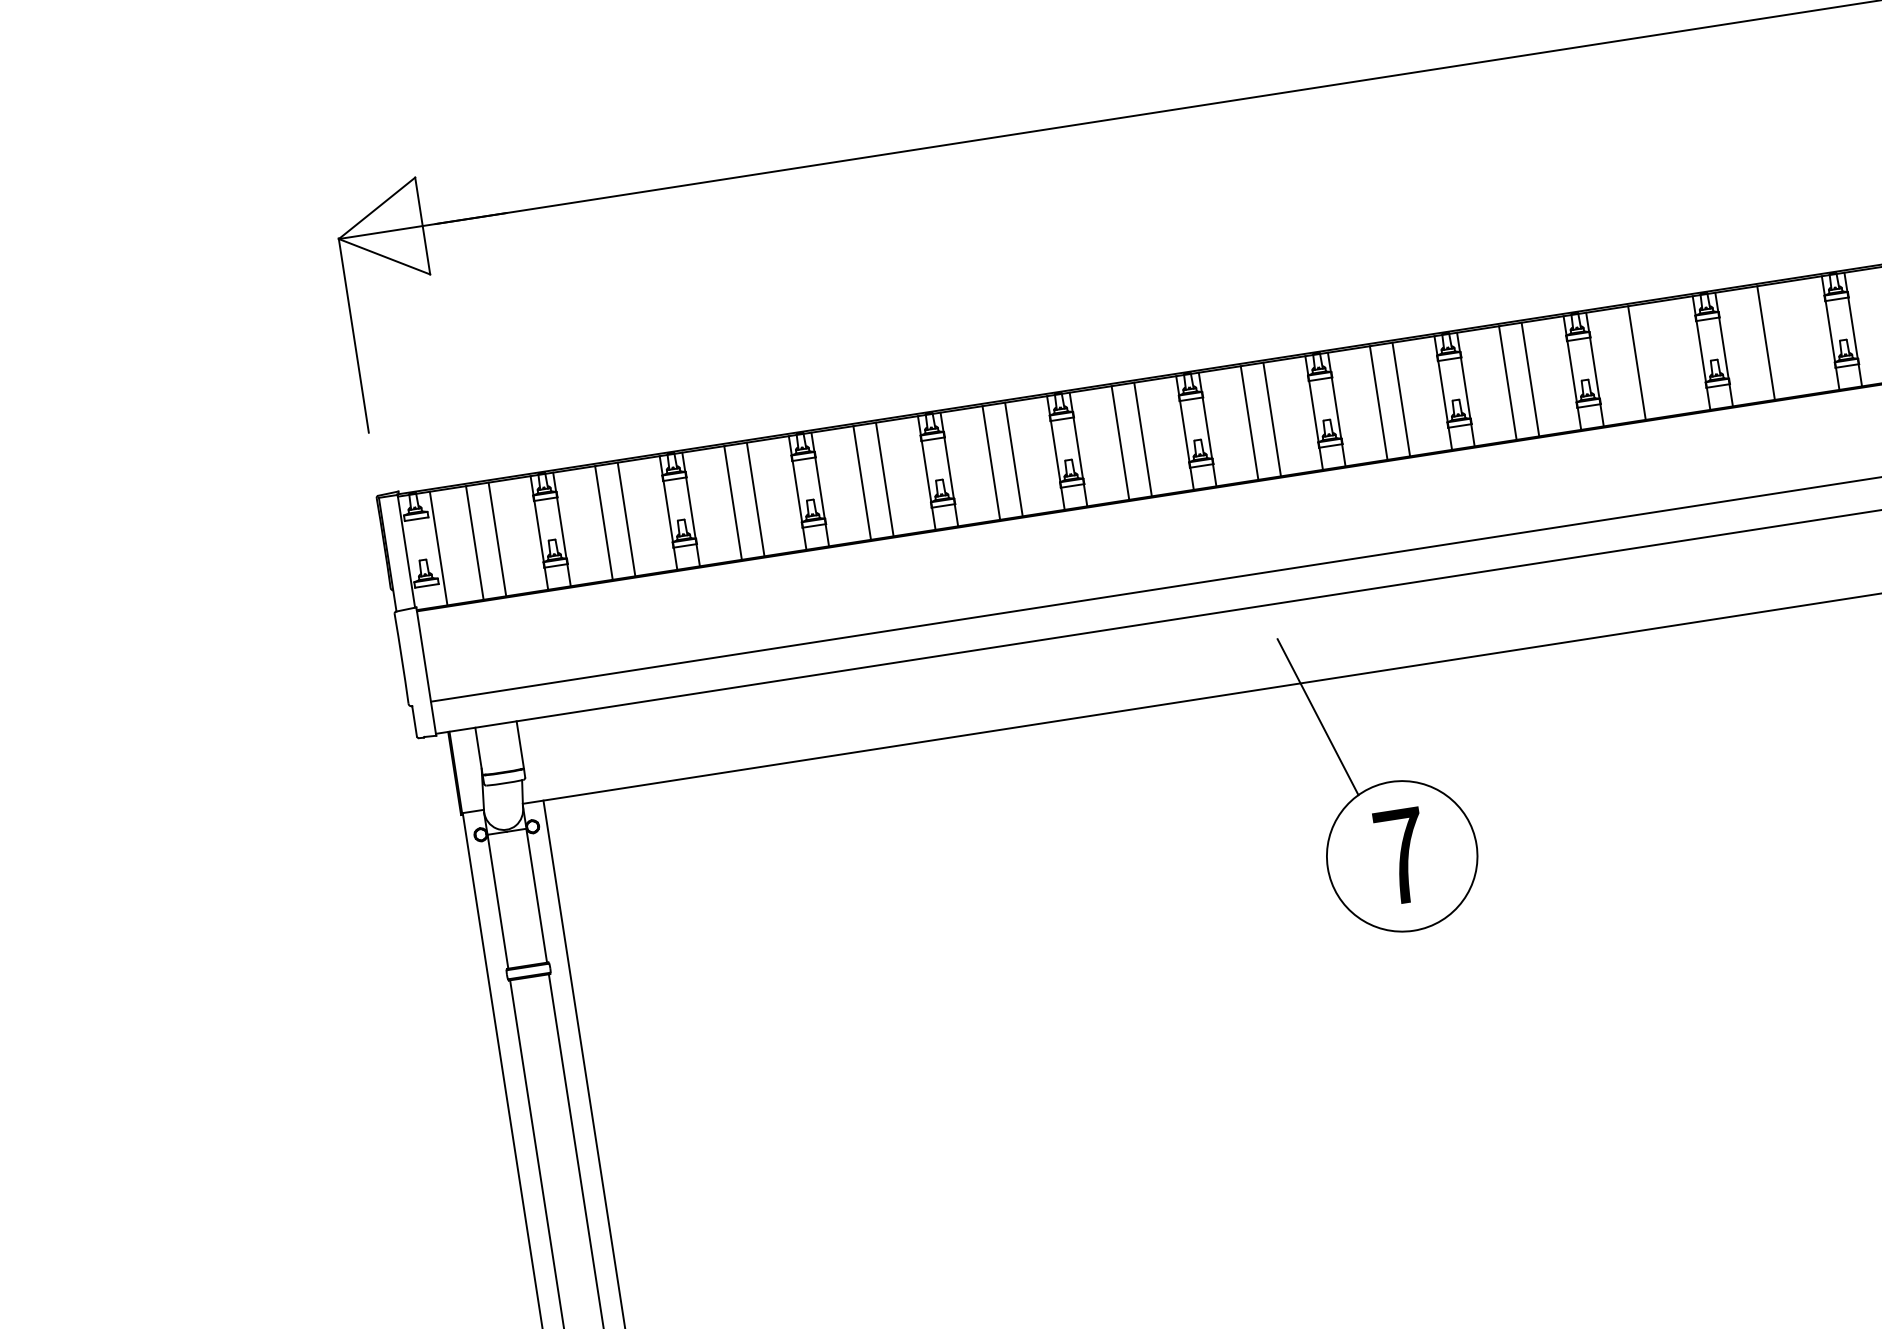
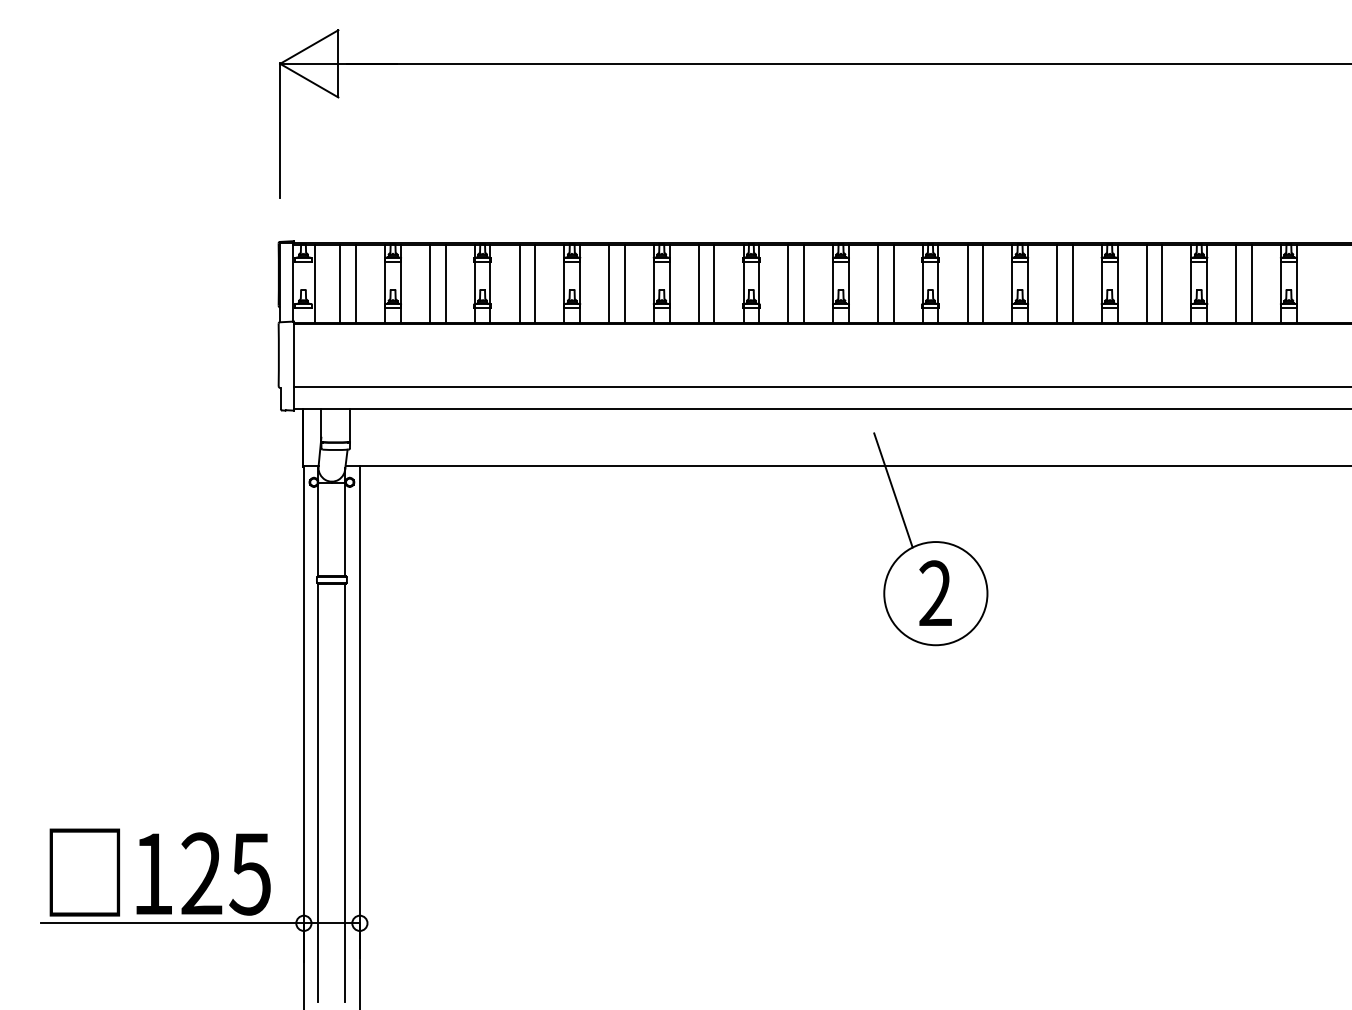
line: (1787, 338) -> (1251, 283), added
line: (1659, 358) -> (1162, 283), added
text: (1401, 854) -> (935, 592), 7 -> 2

